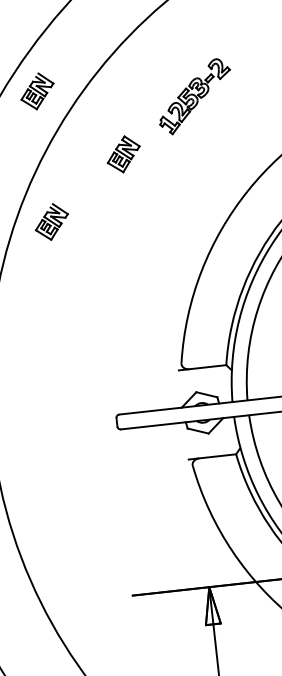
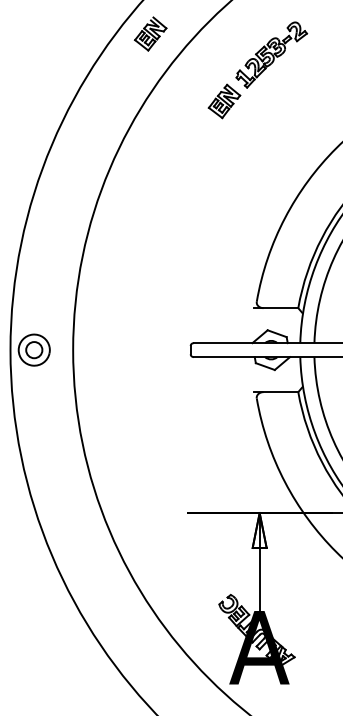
part: (194, 96) -> (271, 54), moved
part: (51, 221) -> (150, 156), removed

